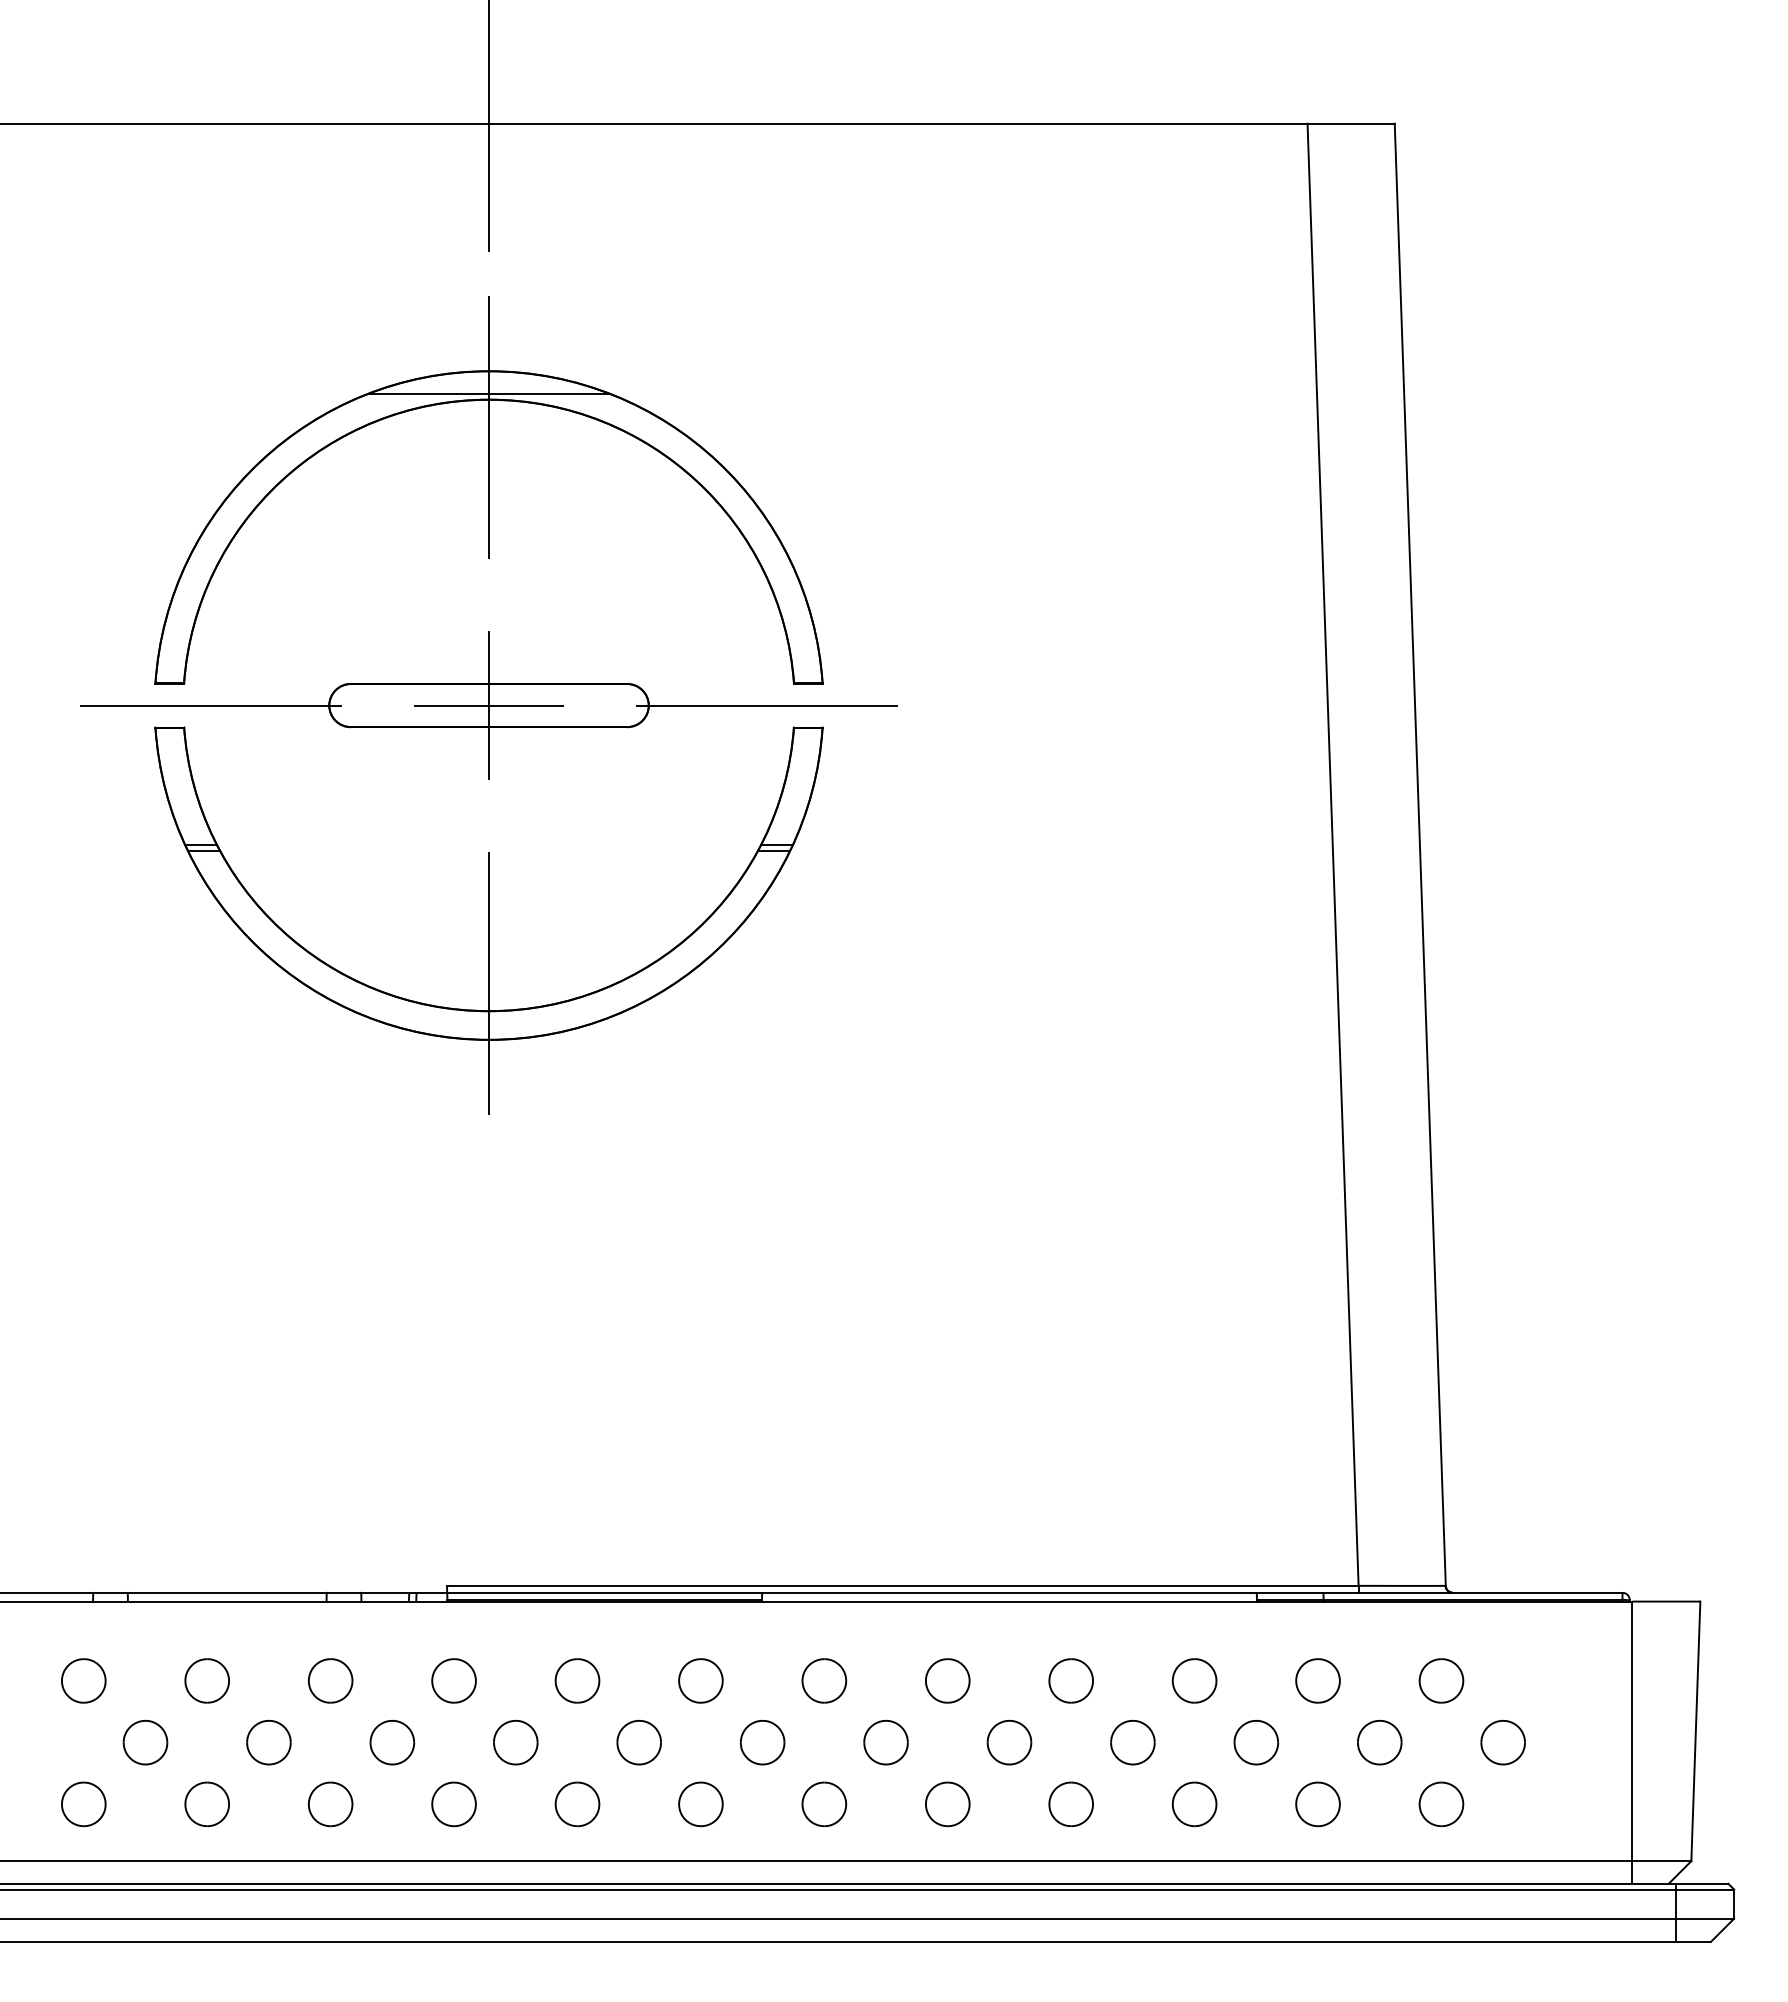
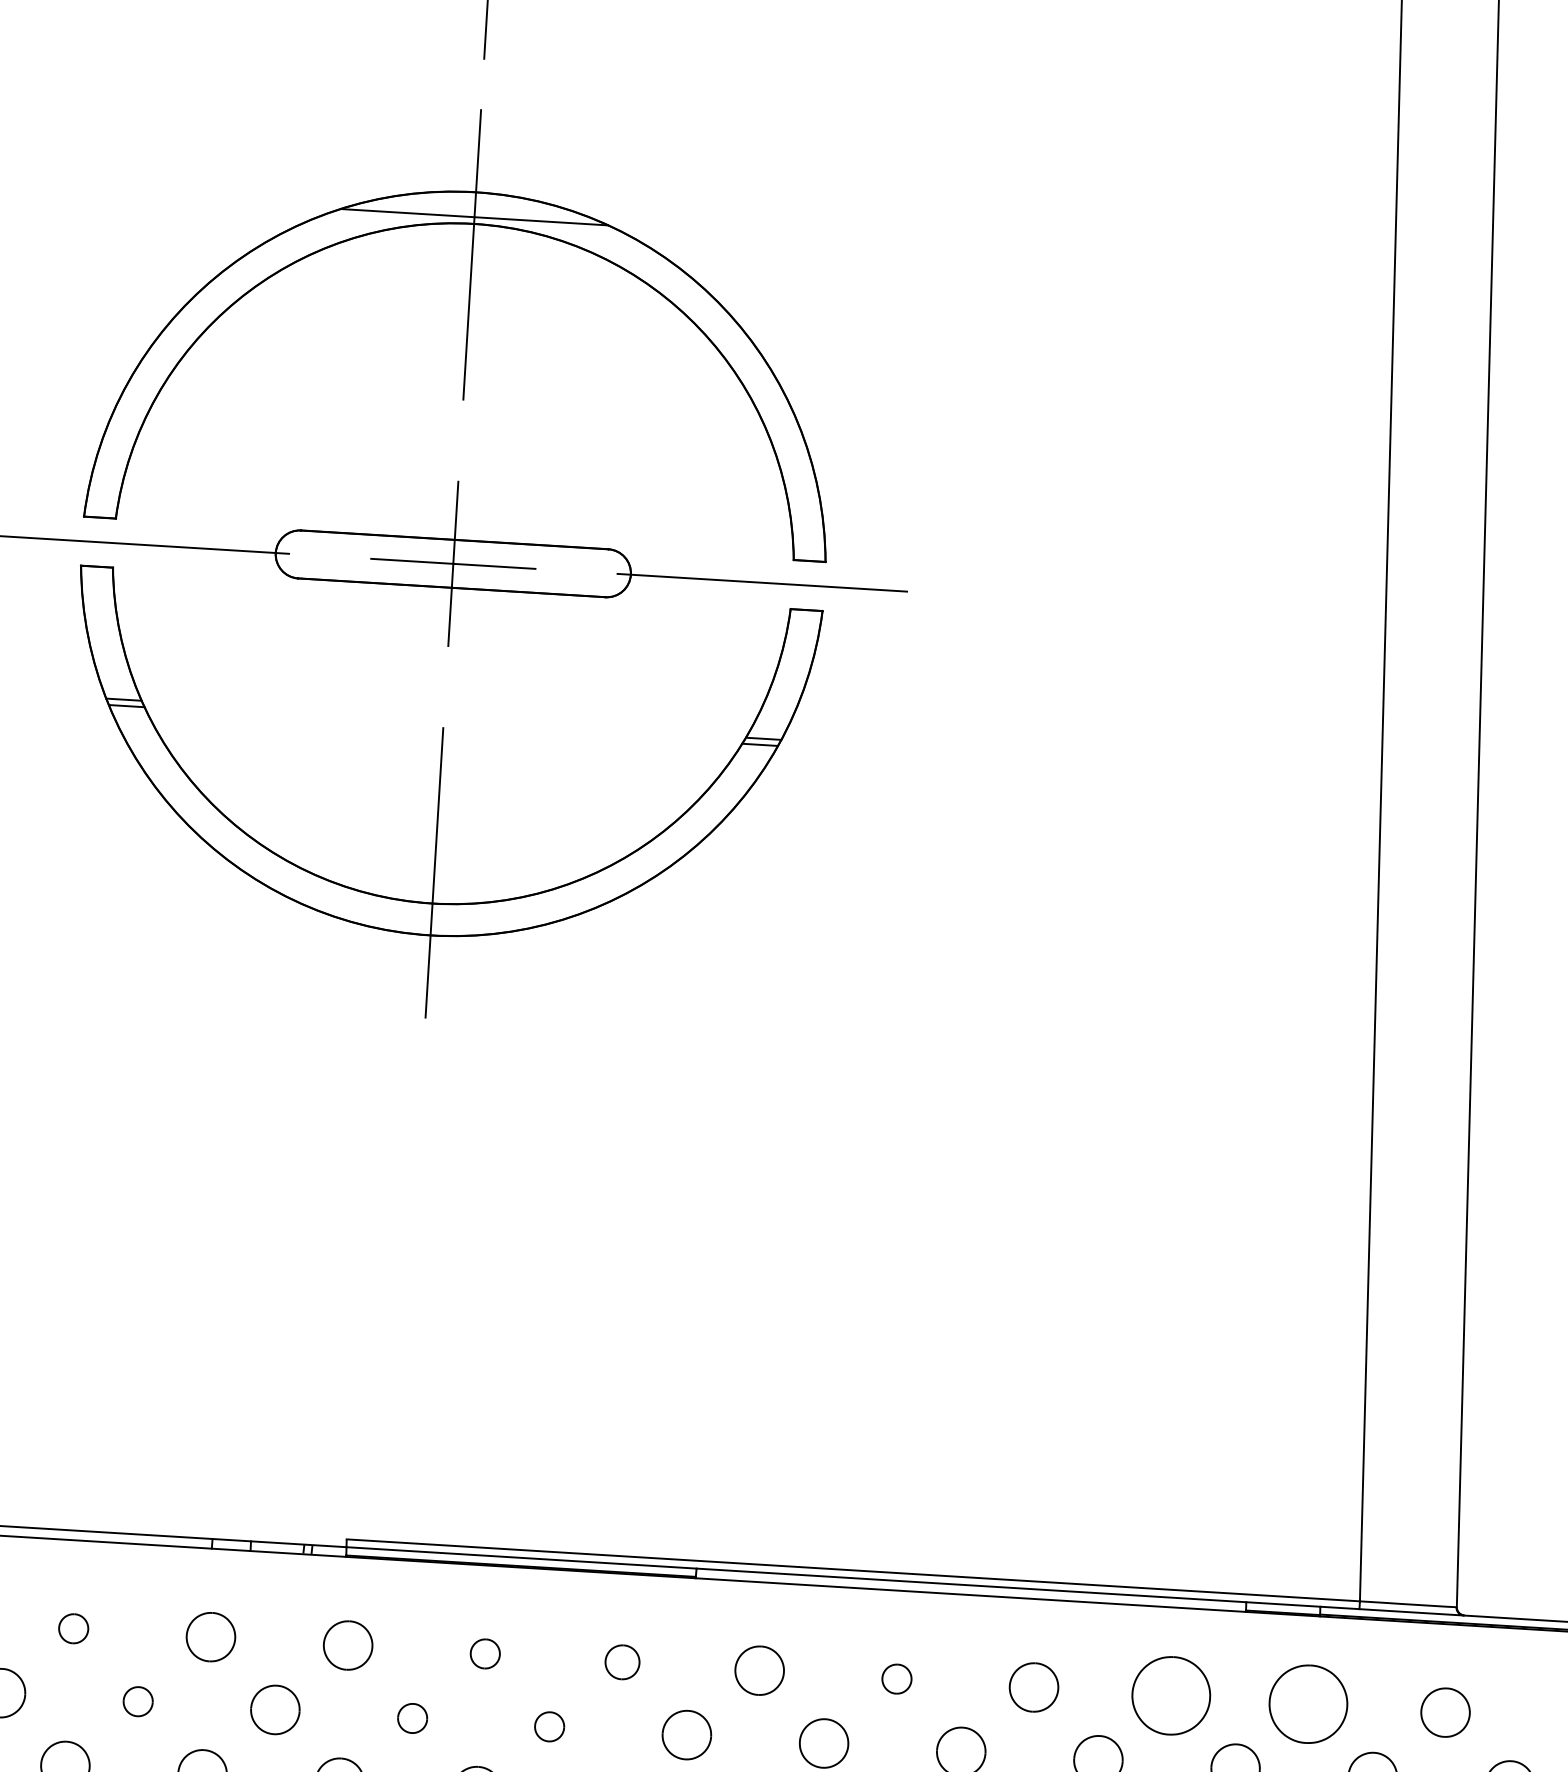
part: (206, 1680) -> (73, 1628), size x0.6
part: (577, 1680) -> (485, 1653), size x0.6
part: (700, 1680) -> (622, 1661), size x0.7
part: (947, 1680) -> (896, 1678), size x0.6
part: (1194, 1680) -> (1171, 1695), size x1.6
part: (1317, 1680) -> (1307, 1703), size x1.6
part: (268, 1742) -> (137, 1701), size x0.6
part: (515, 1742) -> (412, 1718), size x0.6
part: (638, 1742) -> (548, 1726), size x0.6

